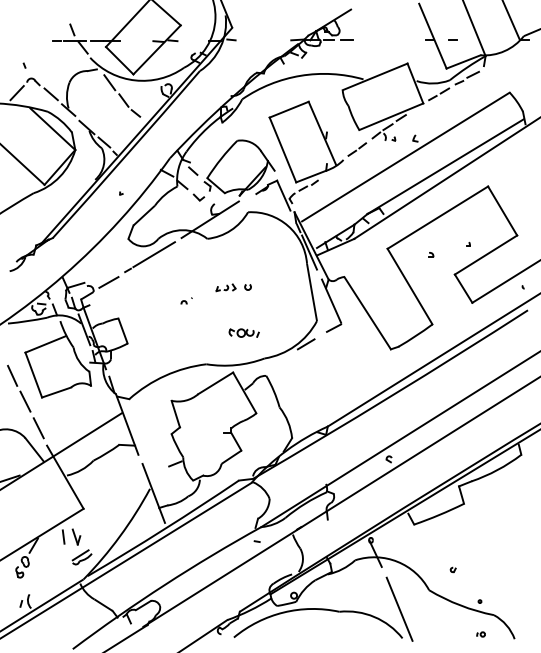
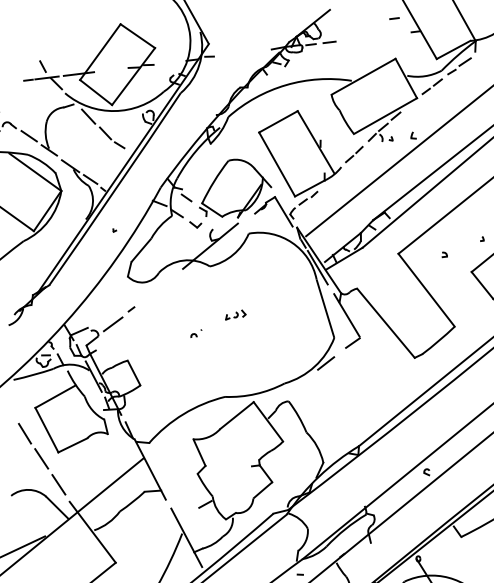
line: (452, 39) -> (393, 17), moved
line: (153, 254) -> (155, 289), removed
arc: (246, 287) -> (256, 312), removed
part: (243, 332) -> (259, 359), removed

